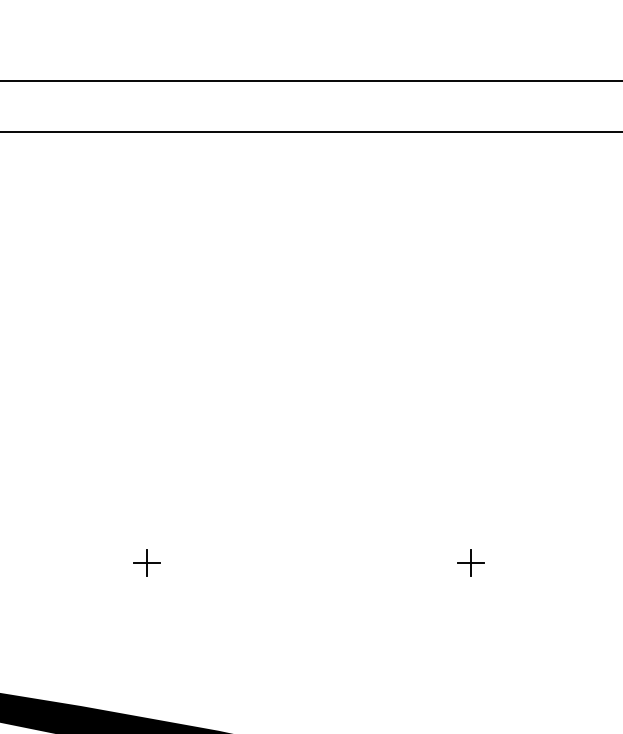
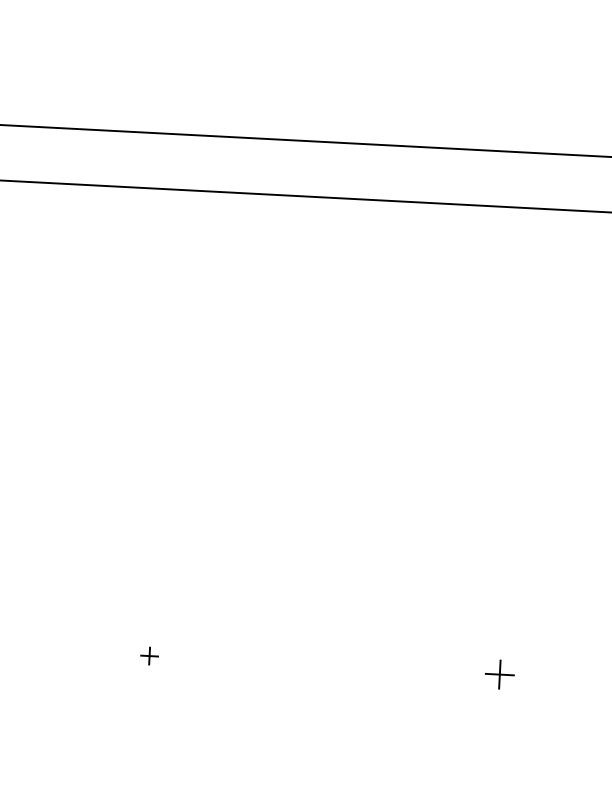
part: (146, 562) -> (149, 655), size x0.6

